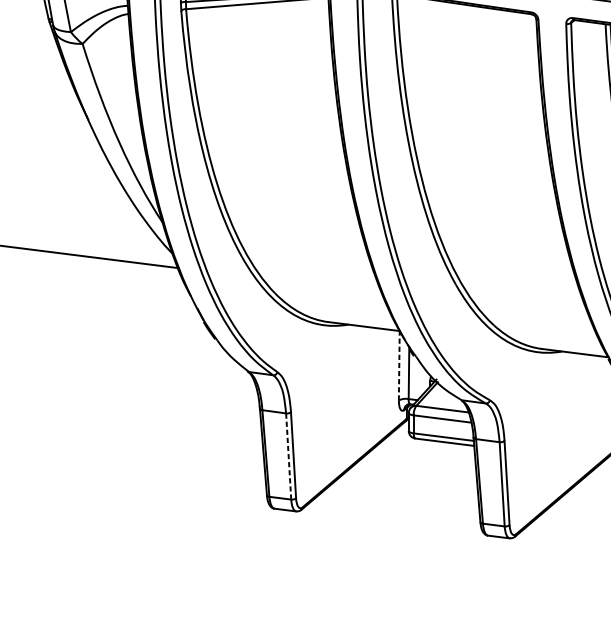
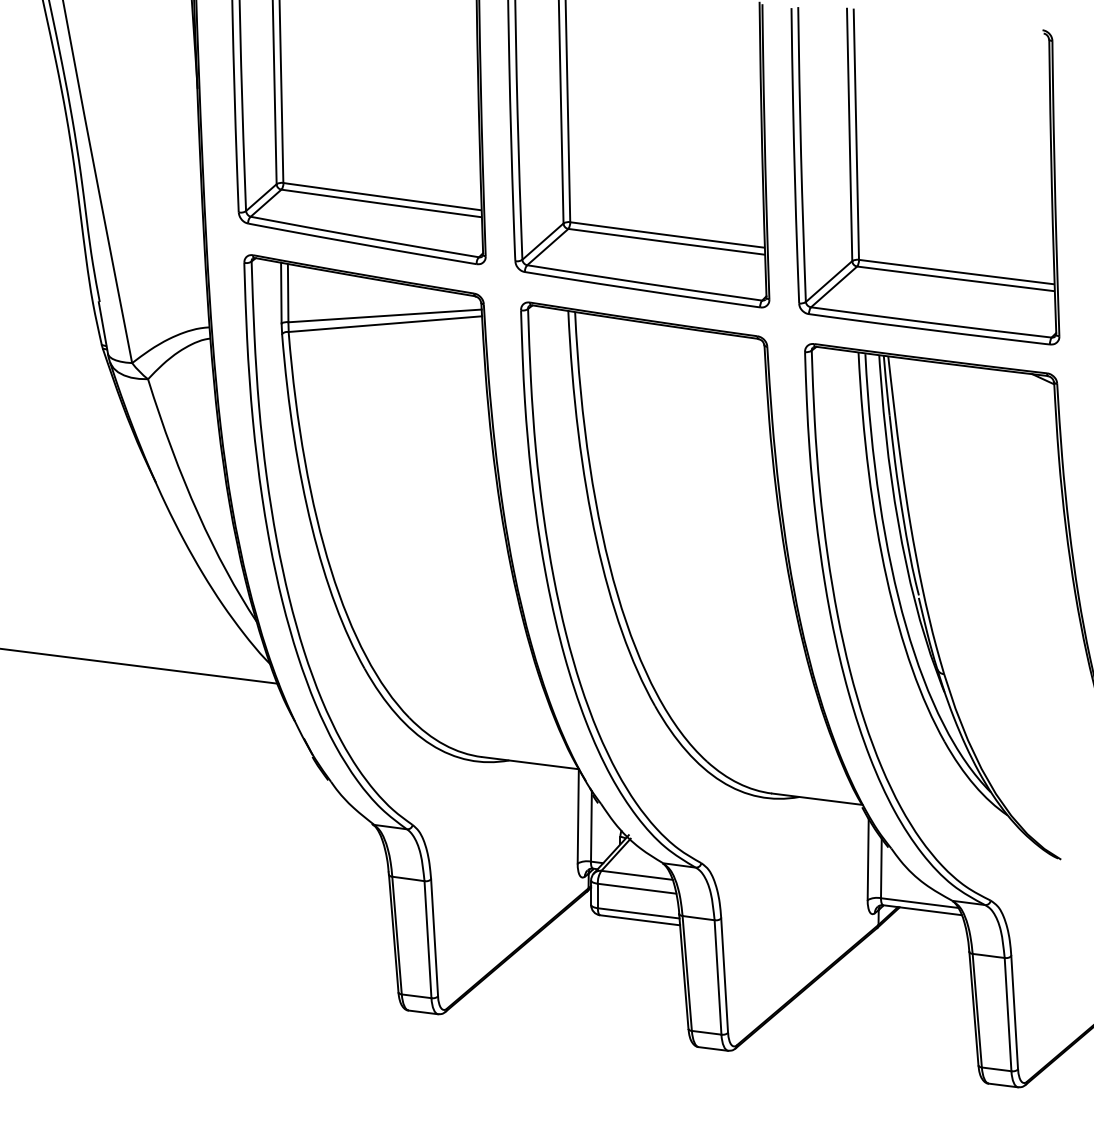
line: (399, 365) -> (578, 815), dashed -> solid
line: (288, 456) -> (427, 939), dashed -> solid

